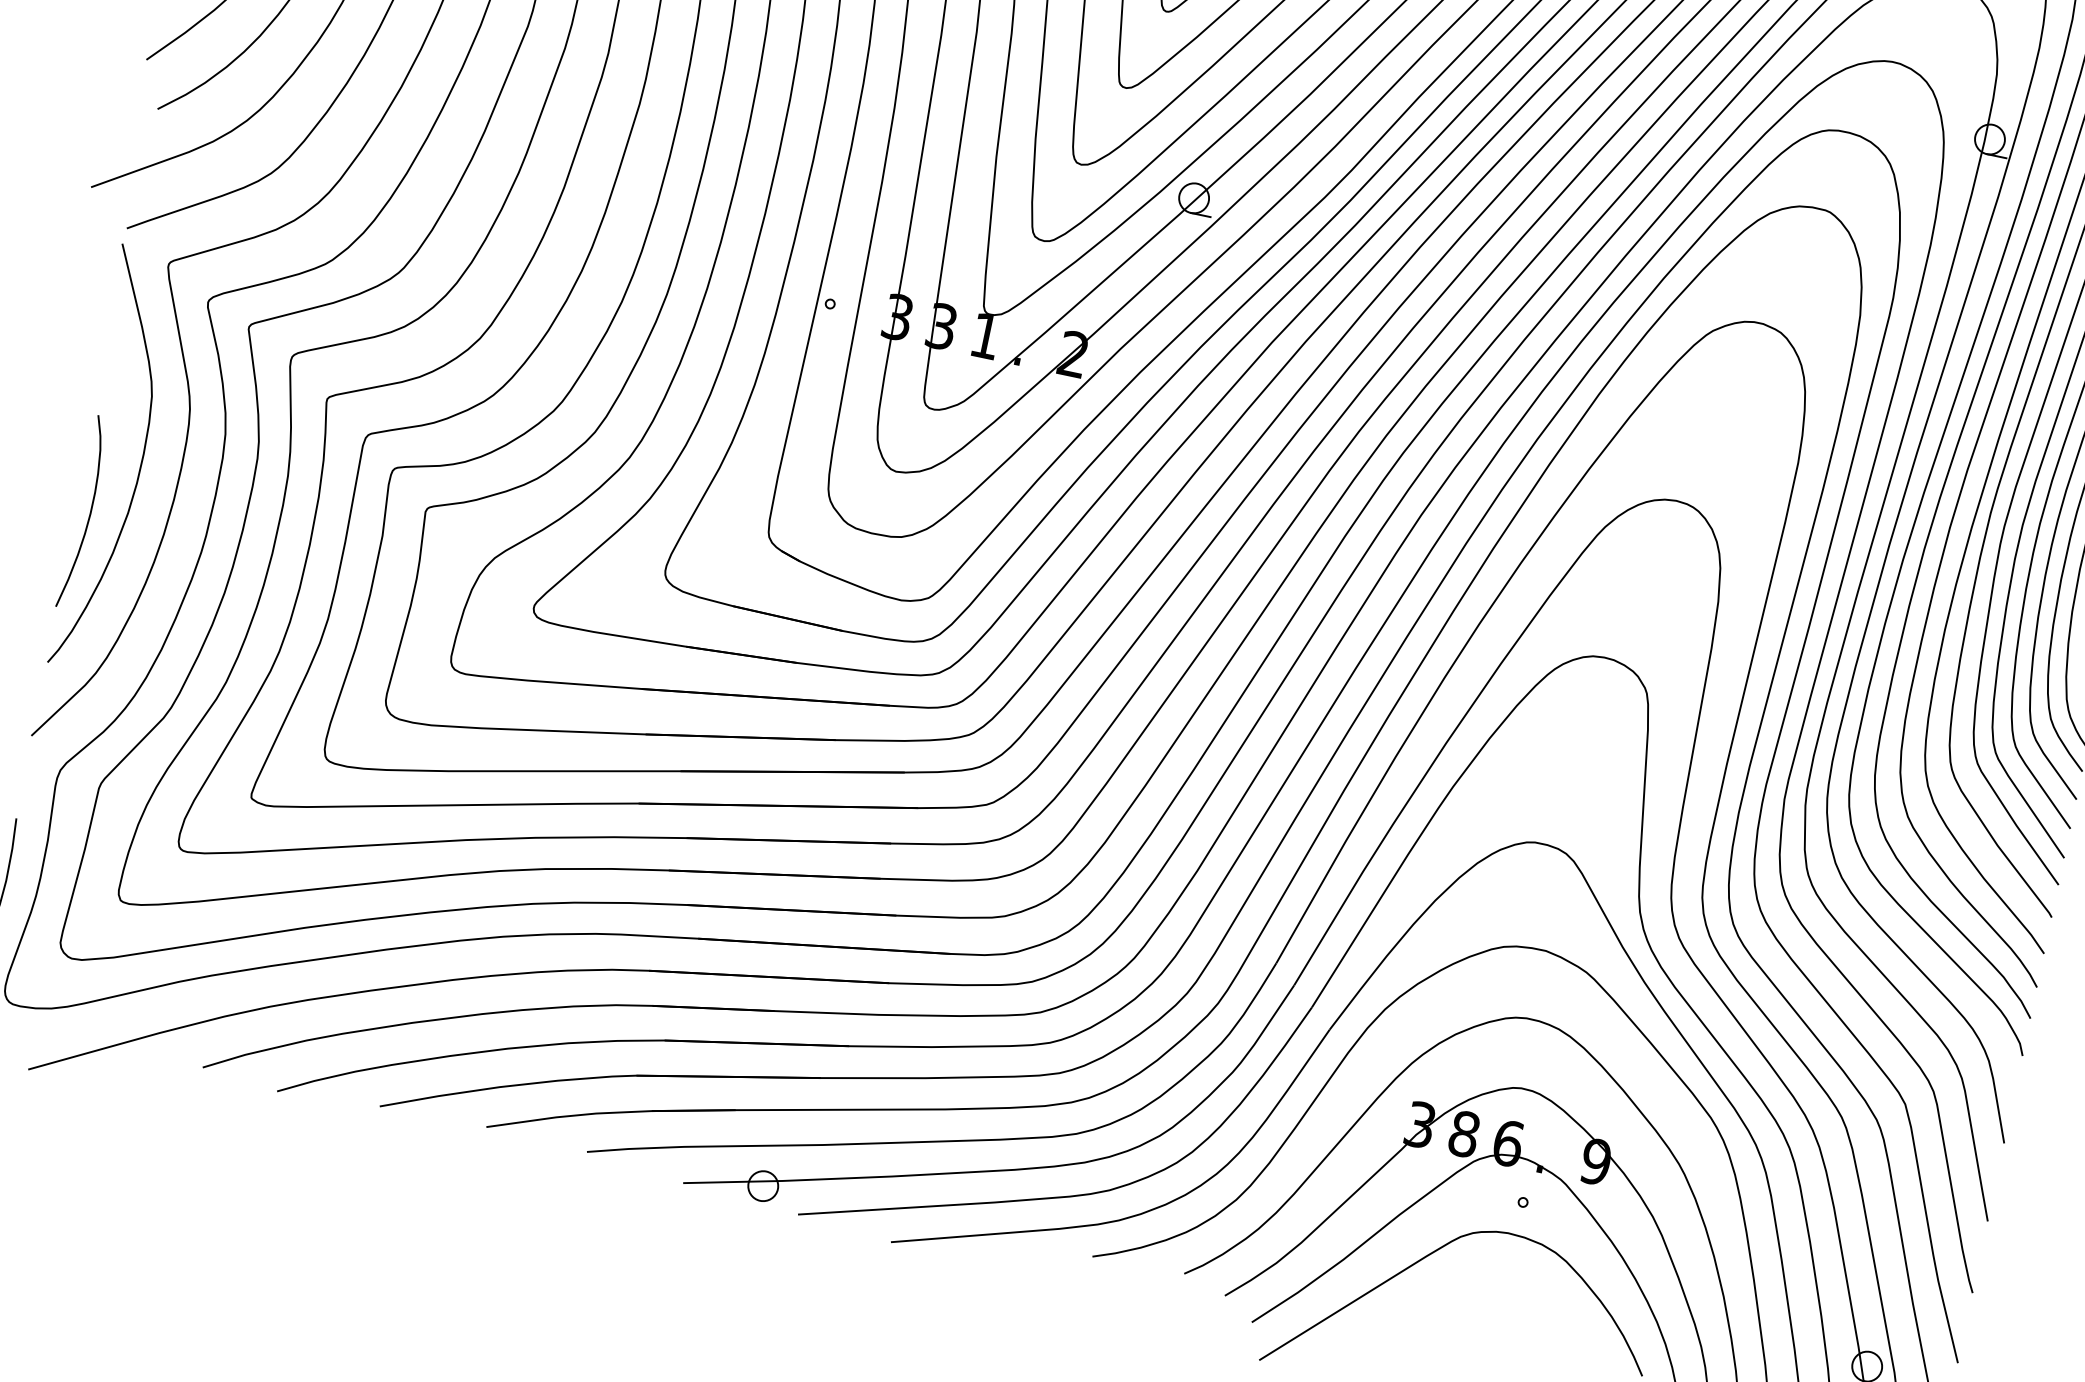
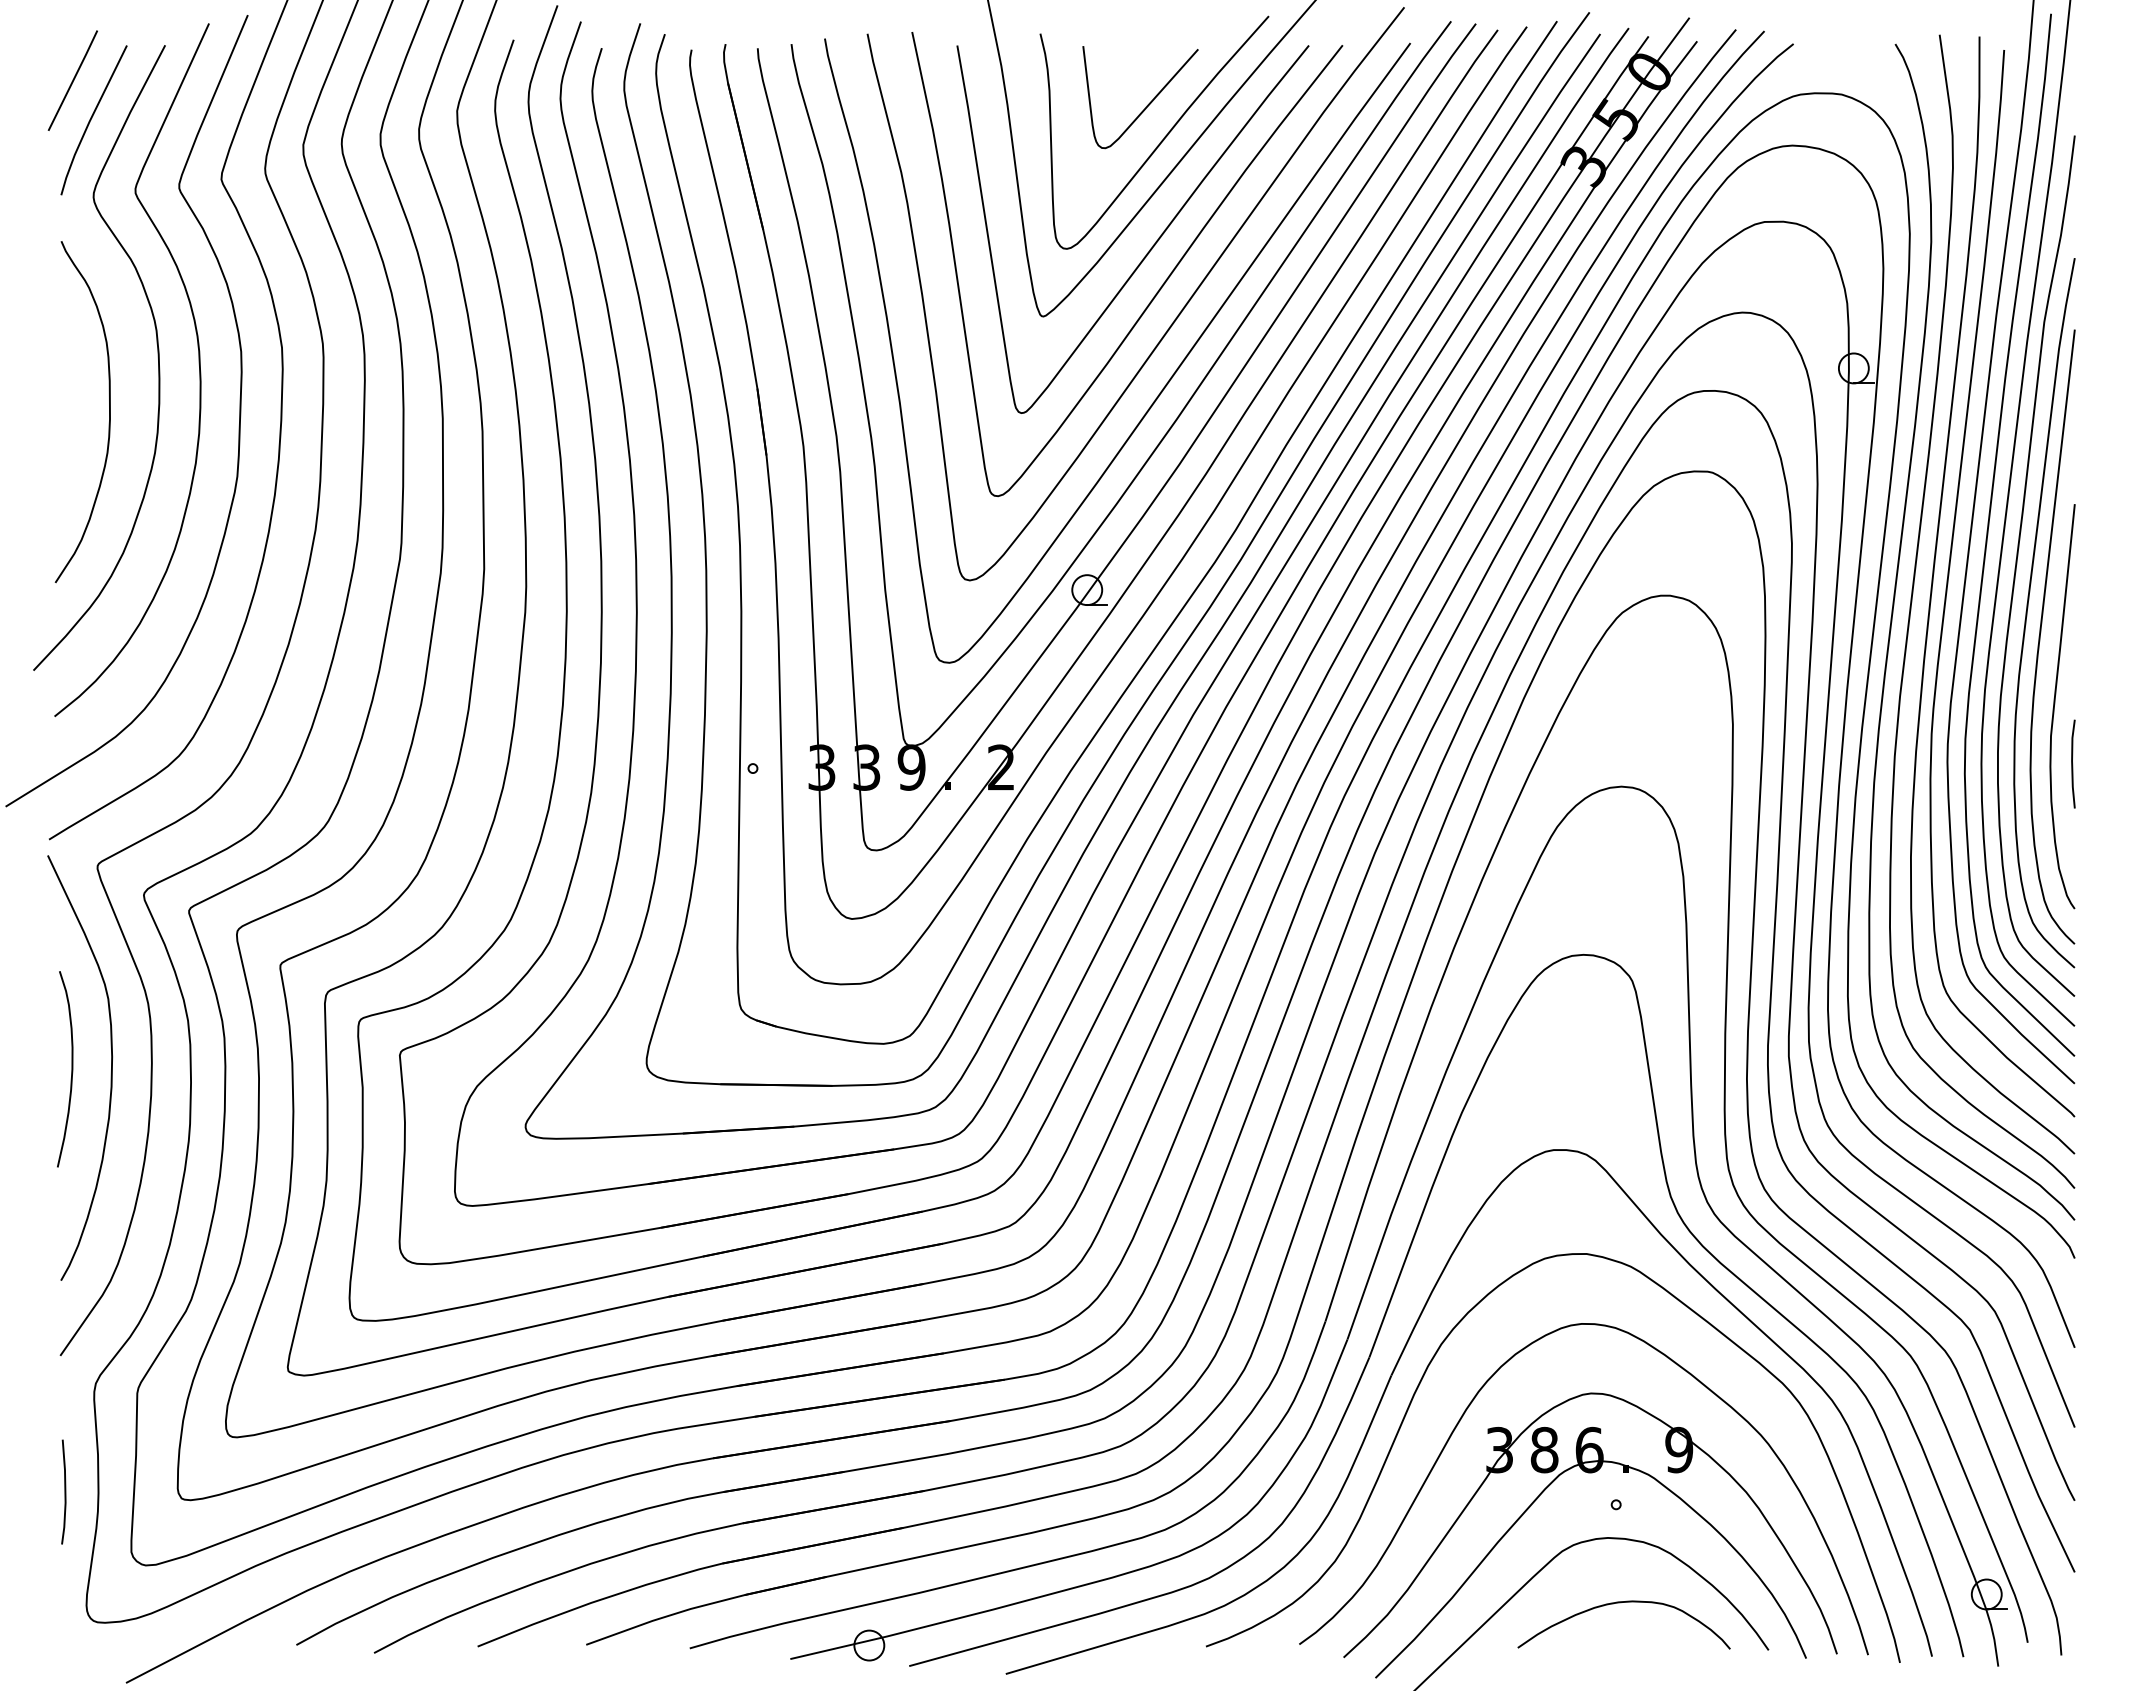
text: (985, 335) -> (911, 767), 1 -> 9
curve: (89, 513) -> (71, 1069), moved
curve: (1506, 1299) -> (1620, 1603), added

